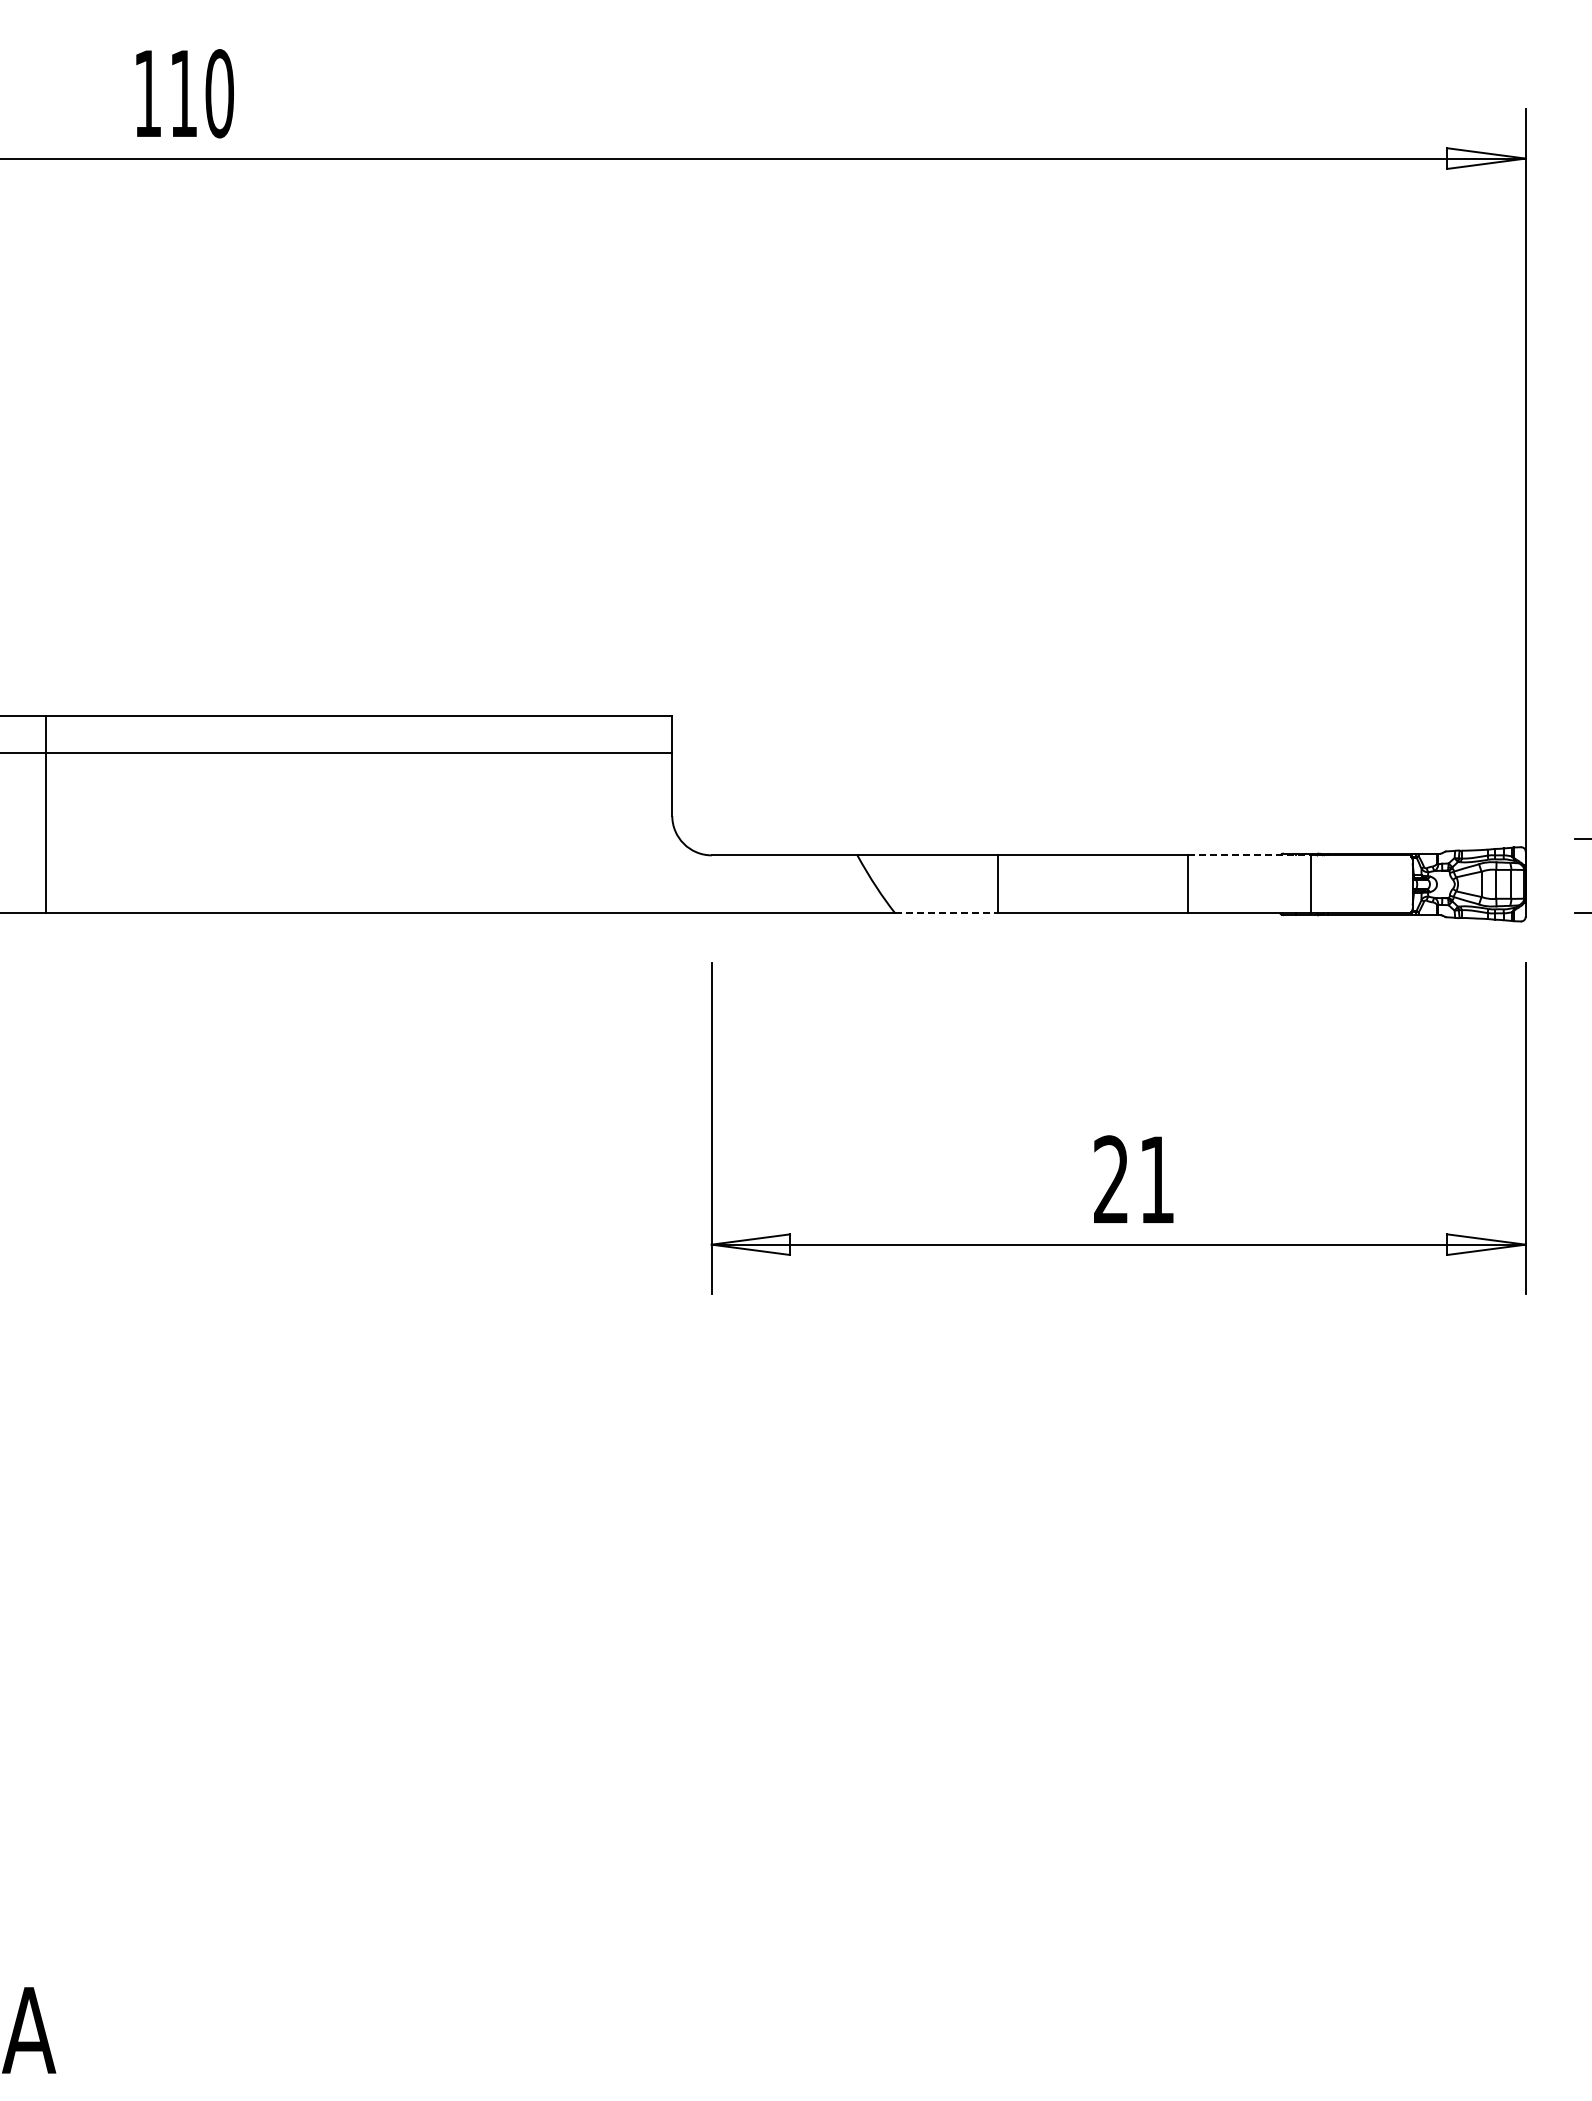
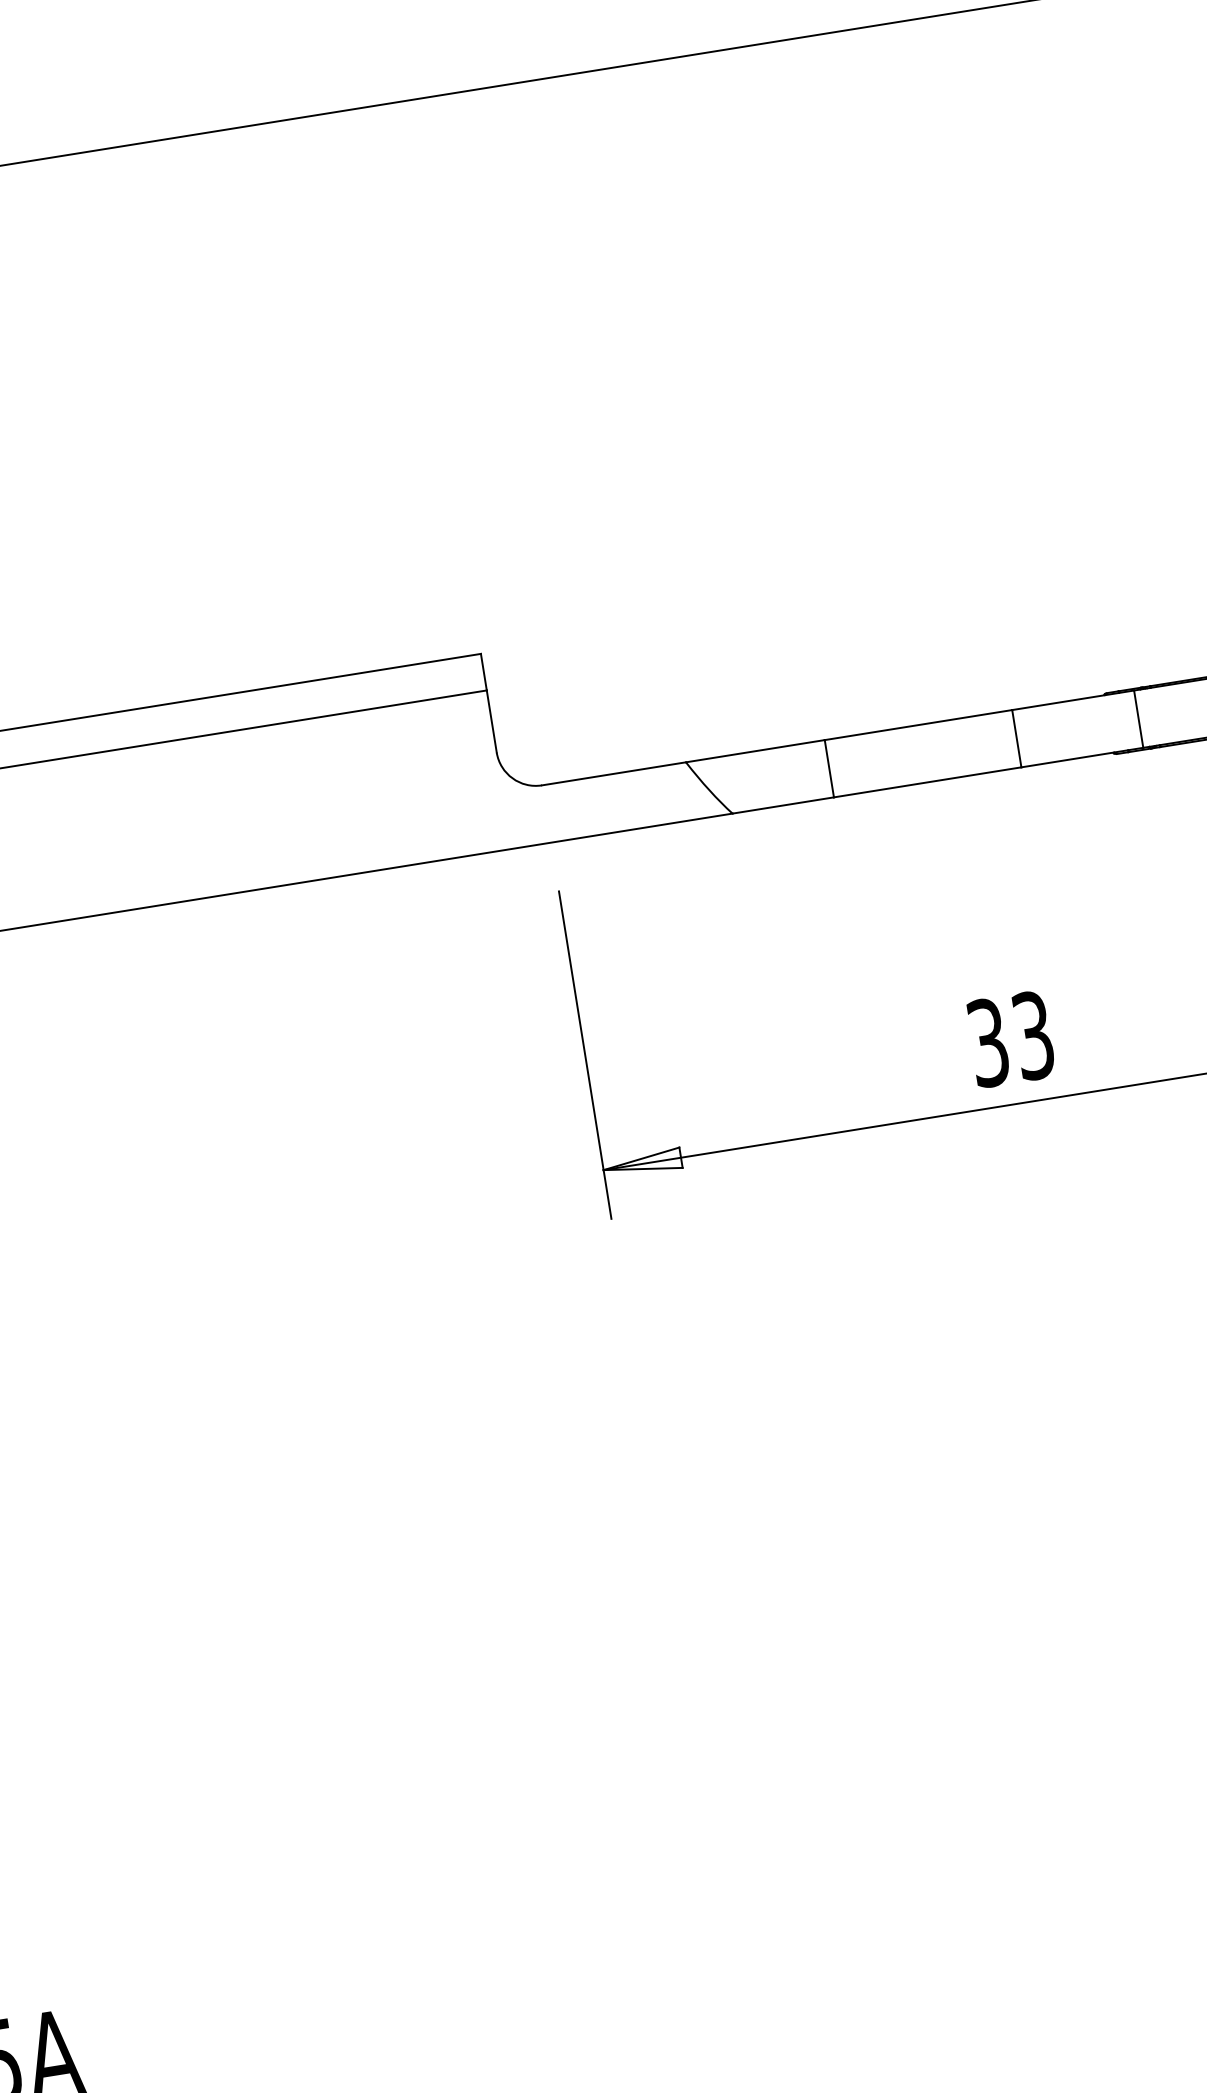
line: (1249, 855) -> (1073, 700), dashed -> solid
line: (947, 913) -> (784, 805), dashed -> solid
text: (1134, 1179) -> (1011, 1038), 21 -> 33

